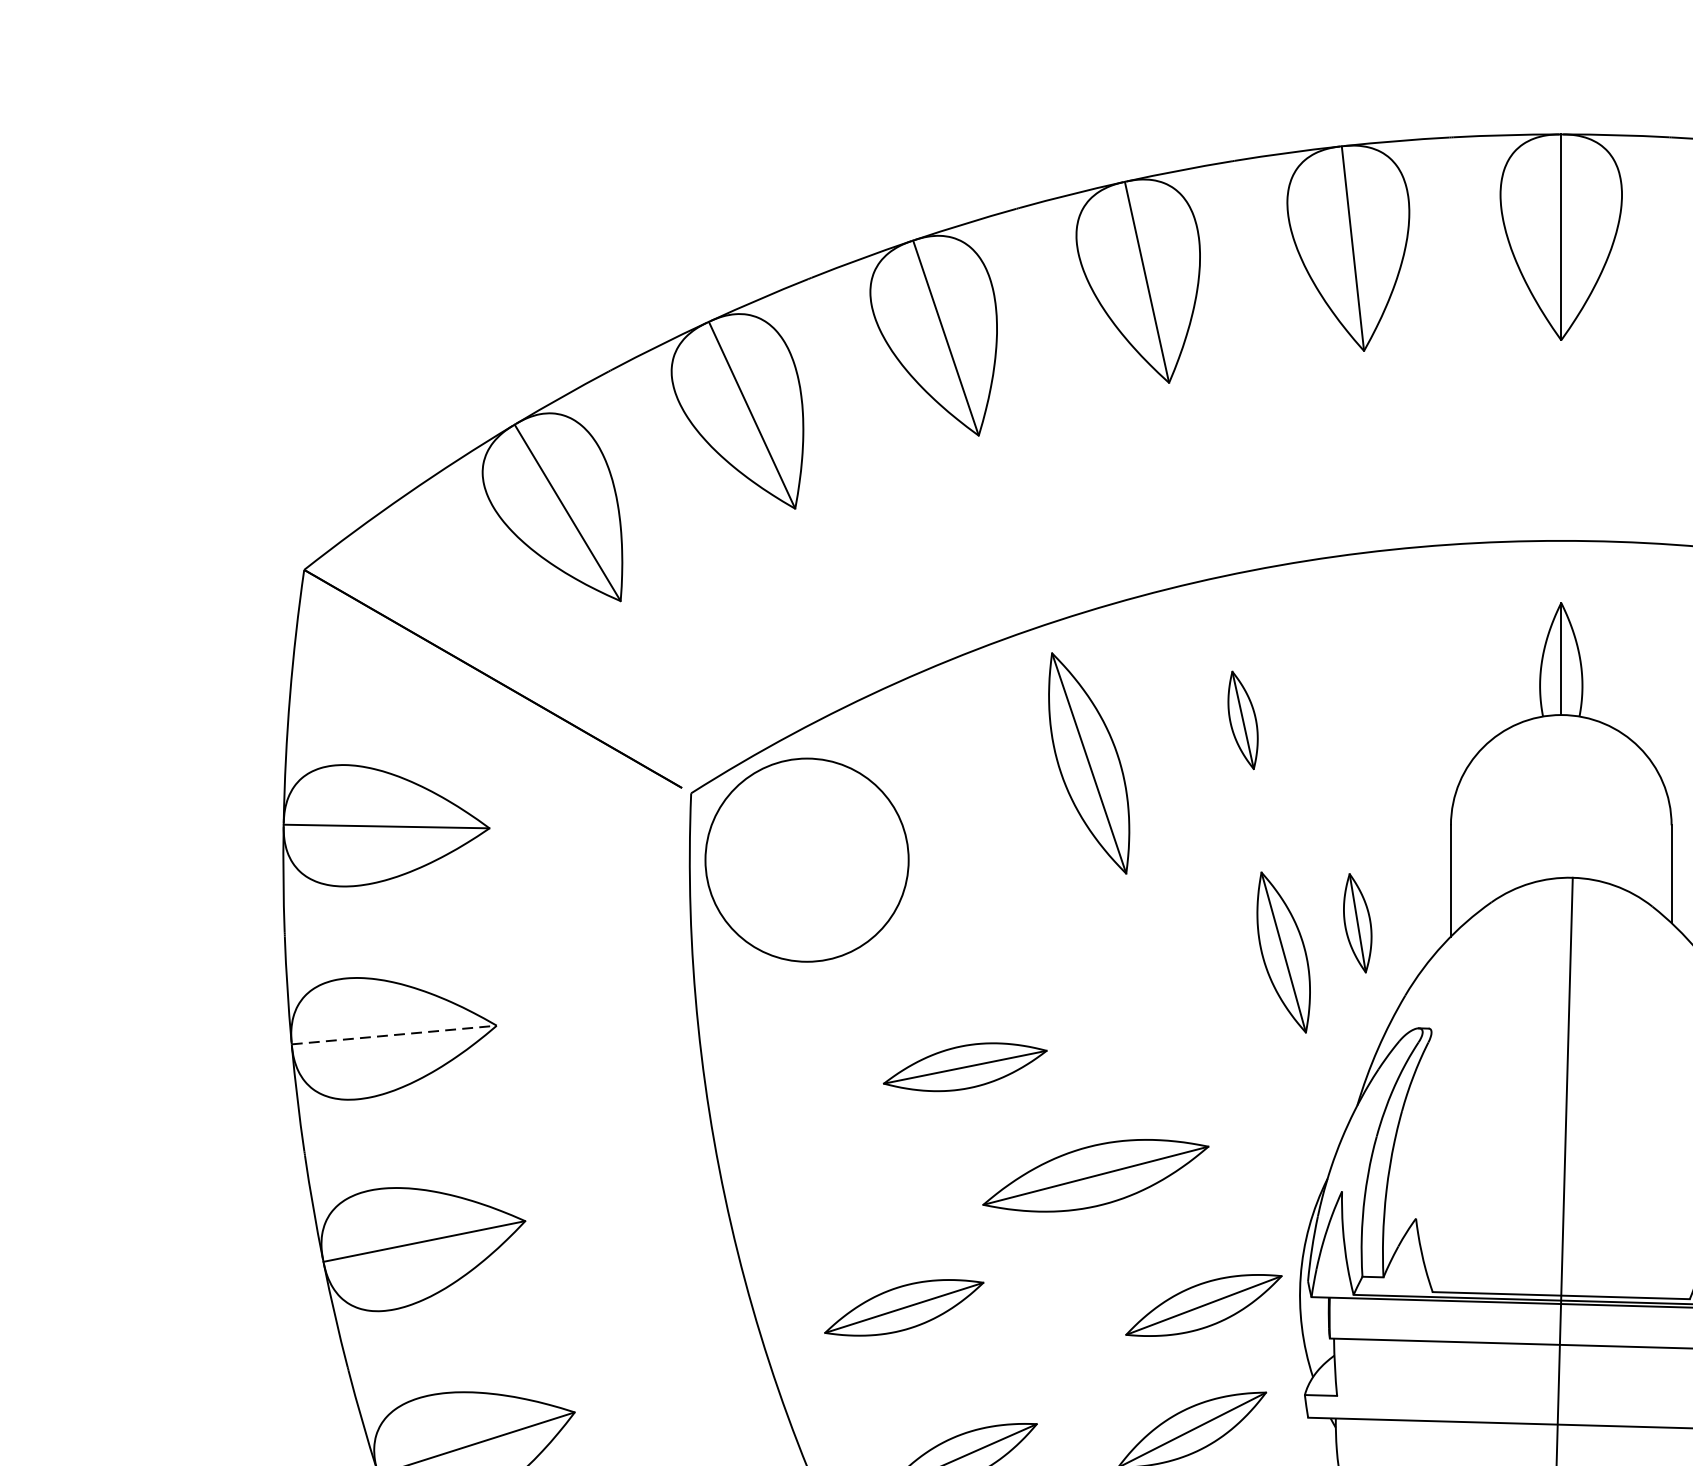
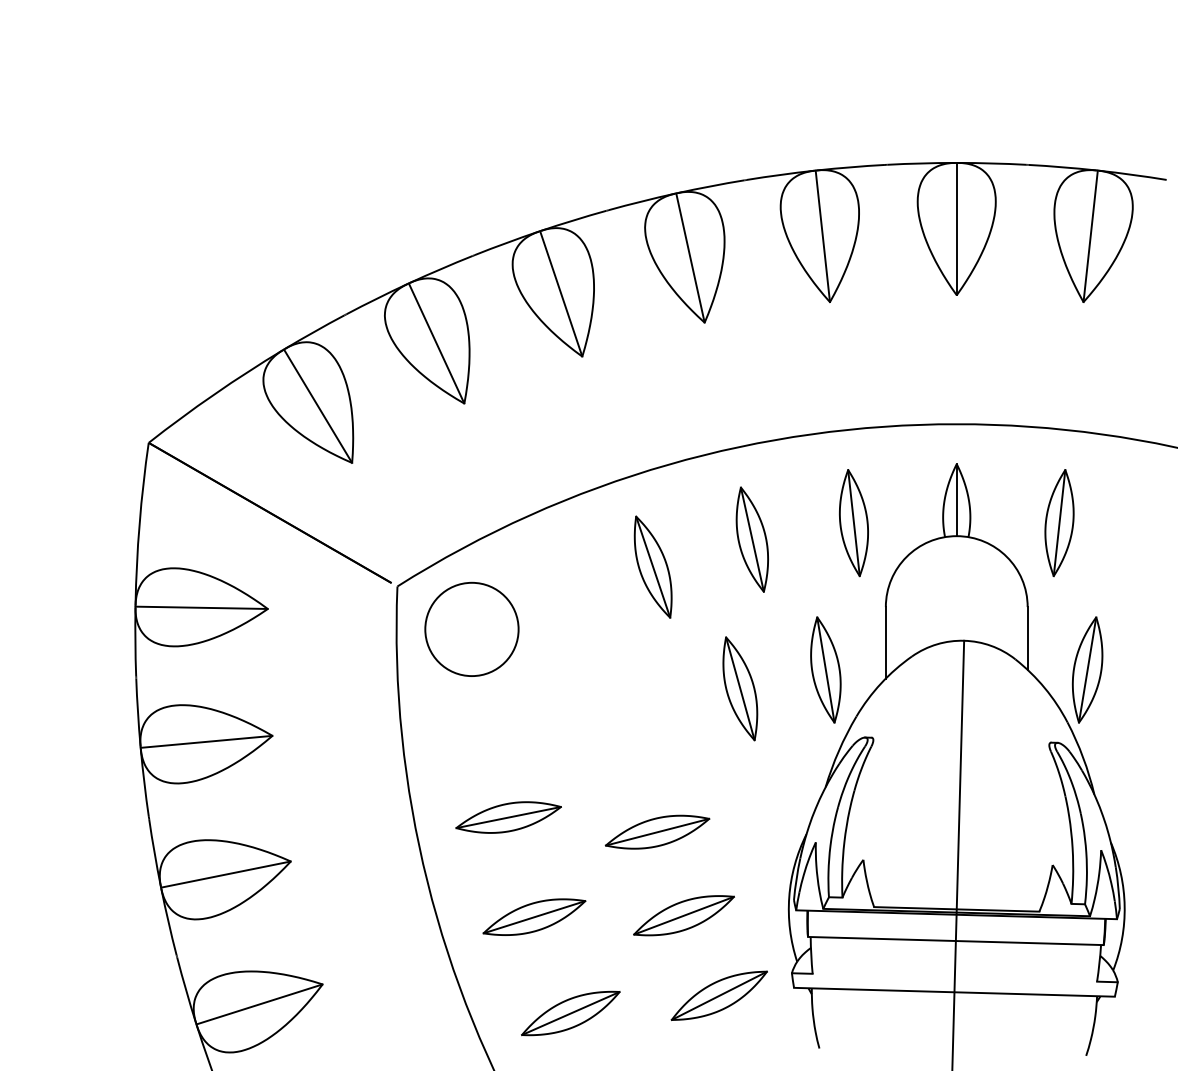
part: (1400, 695) -> (853, 523), added
part: (1241, 720) -> (751, 539), size x1.67
part: (1087, 762) -> (652, 566), size x0.71
circle: (806, 860) -> (471, 629), size x0.71
part: (1357, 922) -> (825, 669), size x1.67
part: (1283, 952) -> (740, 688), moved
line: (395, 1034) -> (207, 741), dashed -> solid
part: (965, 1067) -> (508, 817), moved
part: (1095, 1174) -> (657, 831), size x0.71
part: (1203, 1305) -> (683, 915), moved

